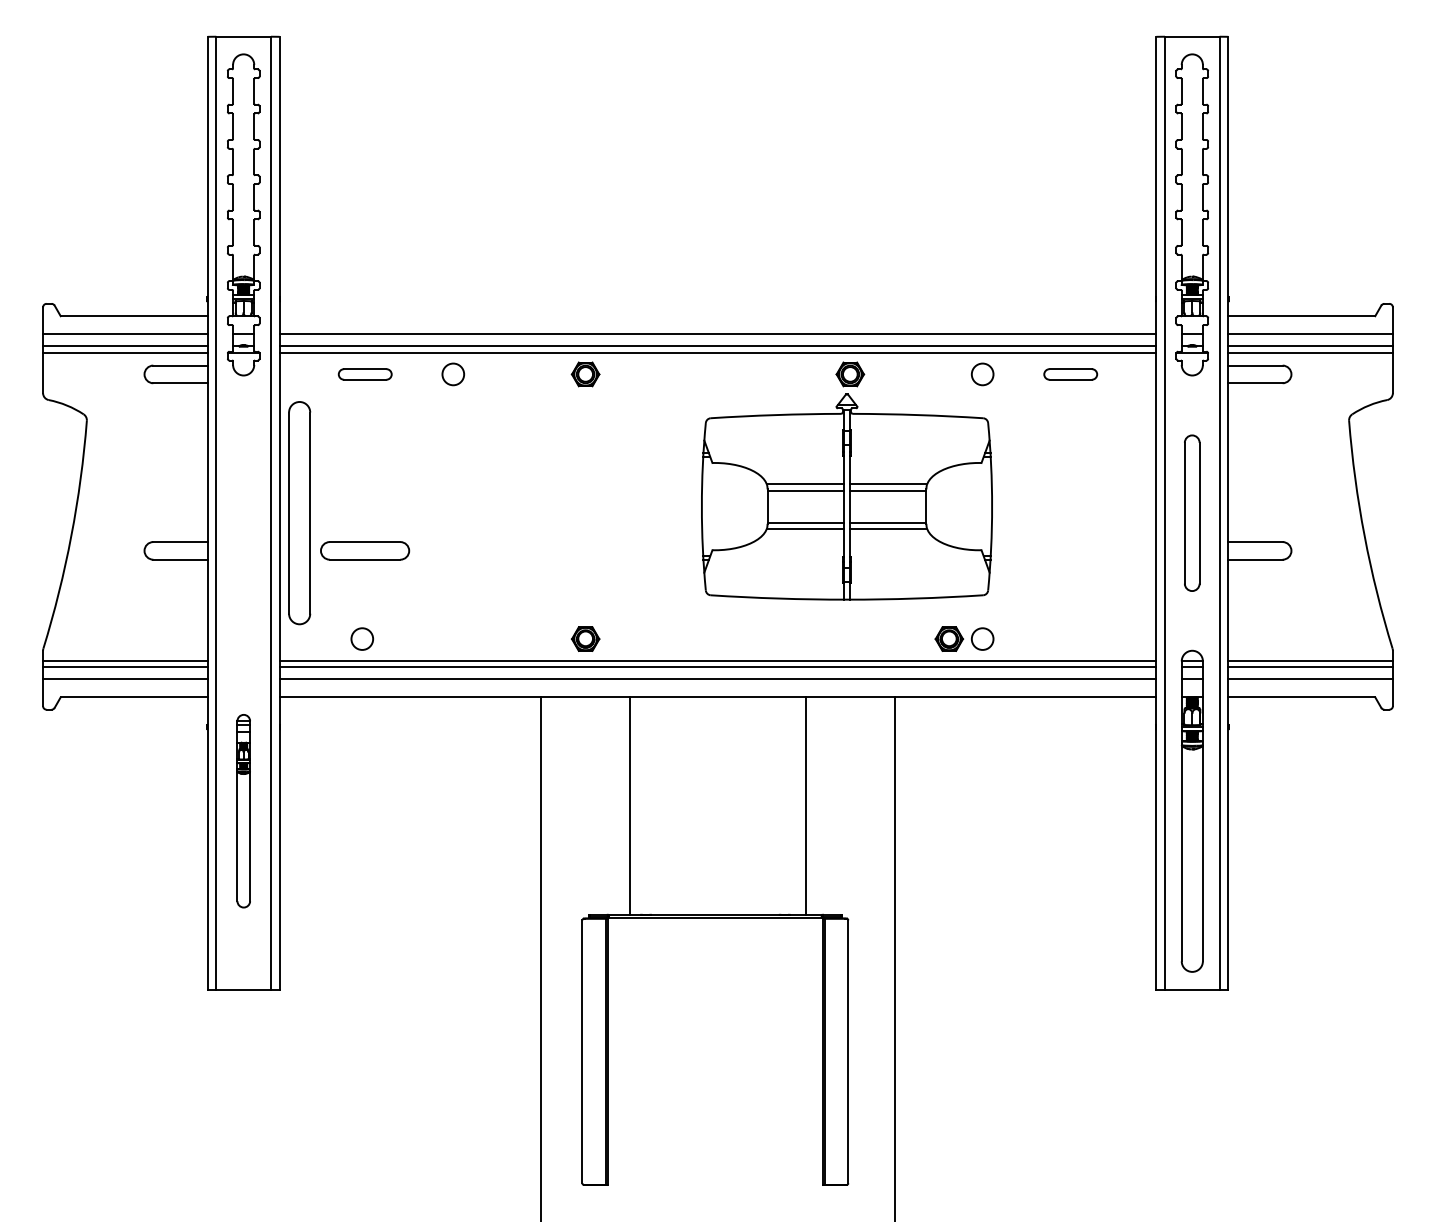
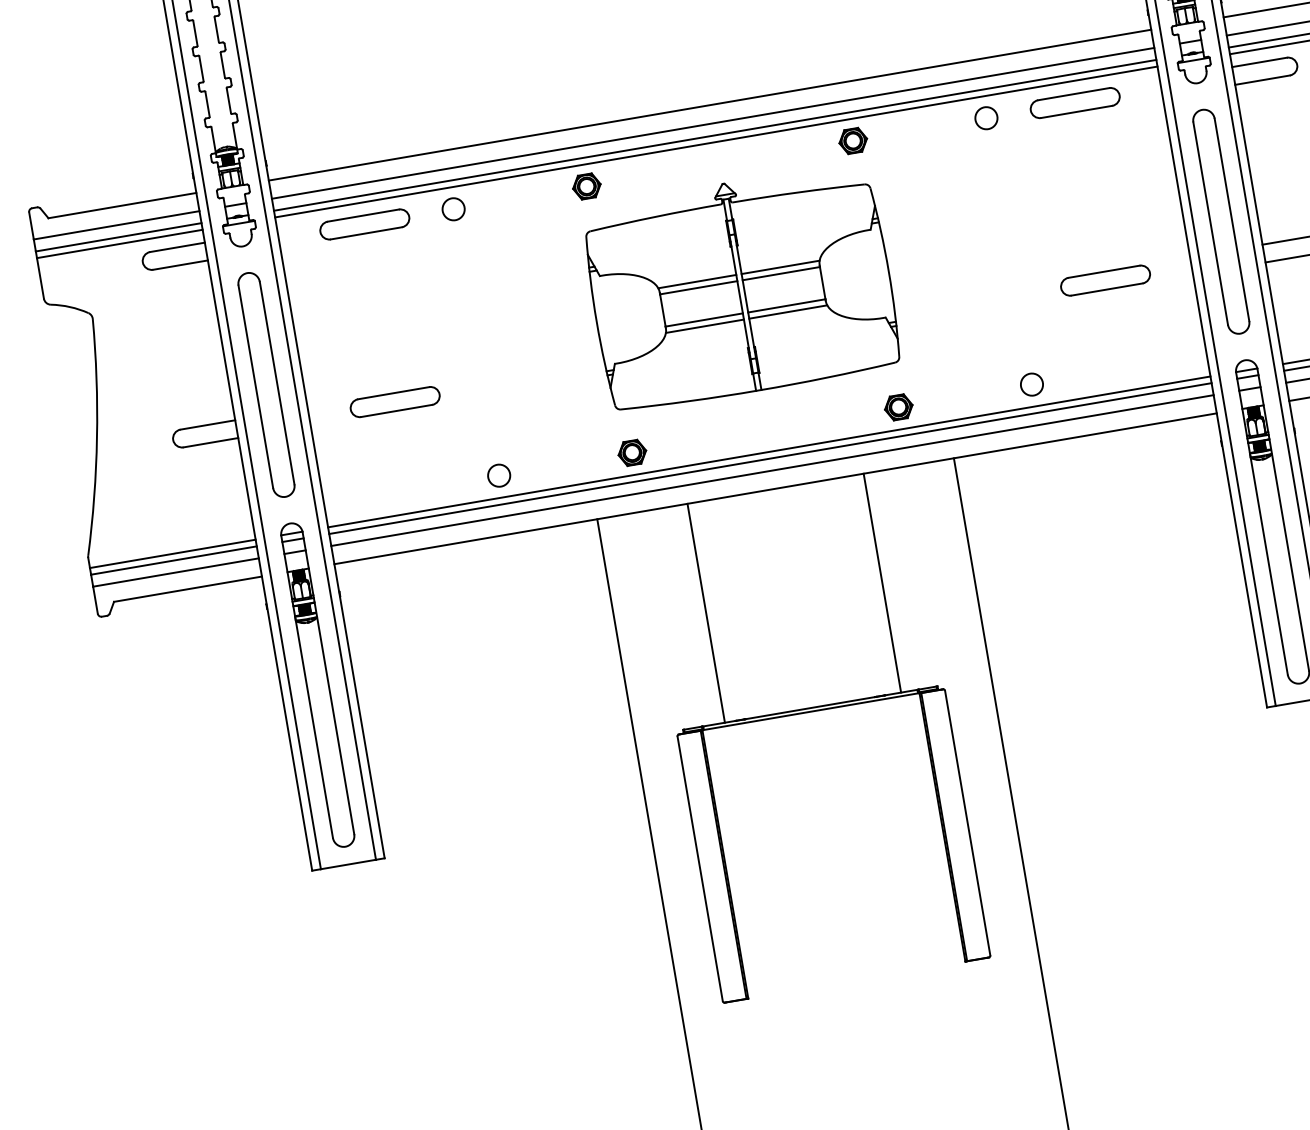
line: (717, 316) -> (709, 105), added
part: (365, 374) -> (365, 224), size x1.67
part: (1070, 374) -> (1074, 103), size x1.67
part: (846, 496) -> (740, 286), moved
part: (299, 513) -> (266, 385), moved
part: (1191, 513) -> (1220, 222), size x1.43
part: (1070, 550) -> (1105, 280), added
circle: (361, 638) -> (498, 475), moved
part: (949, 638) -> (898, 406), moved
part: (243, 810) -> (317, 684), size x1.67

